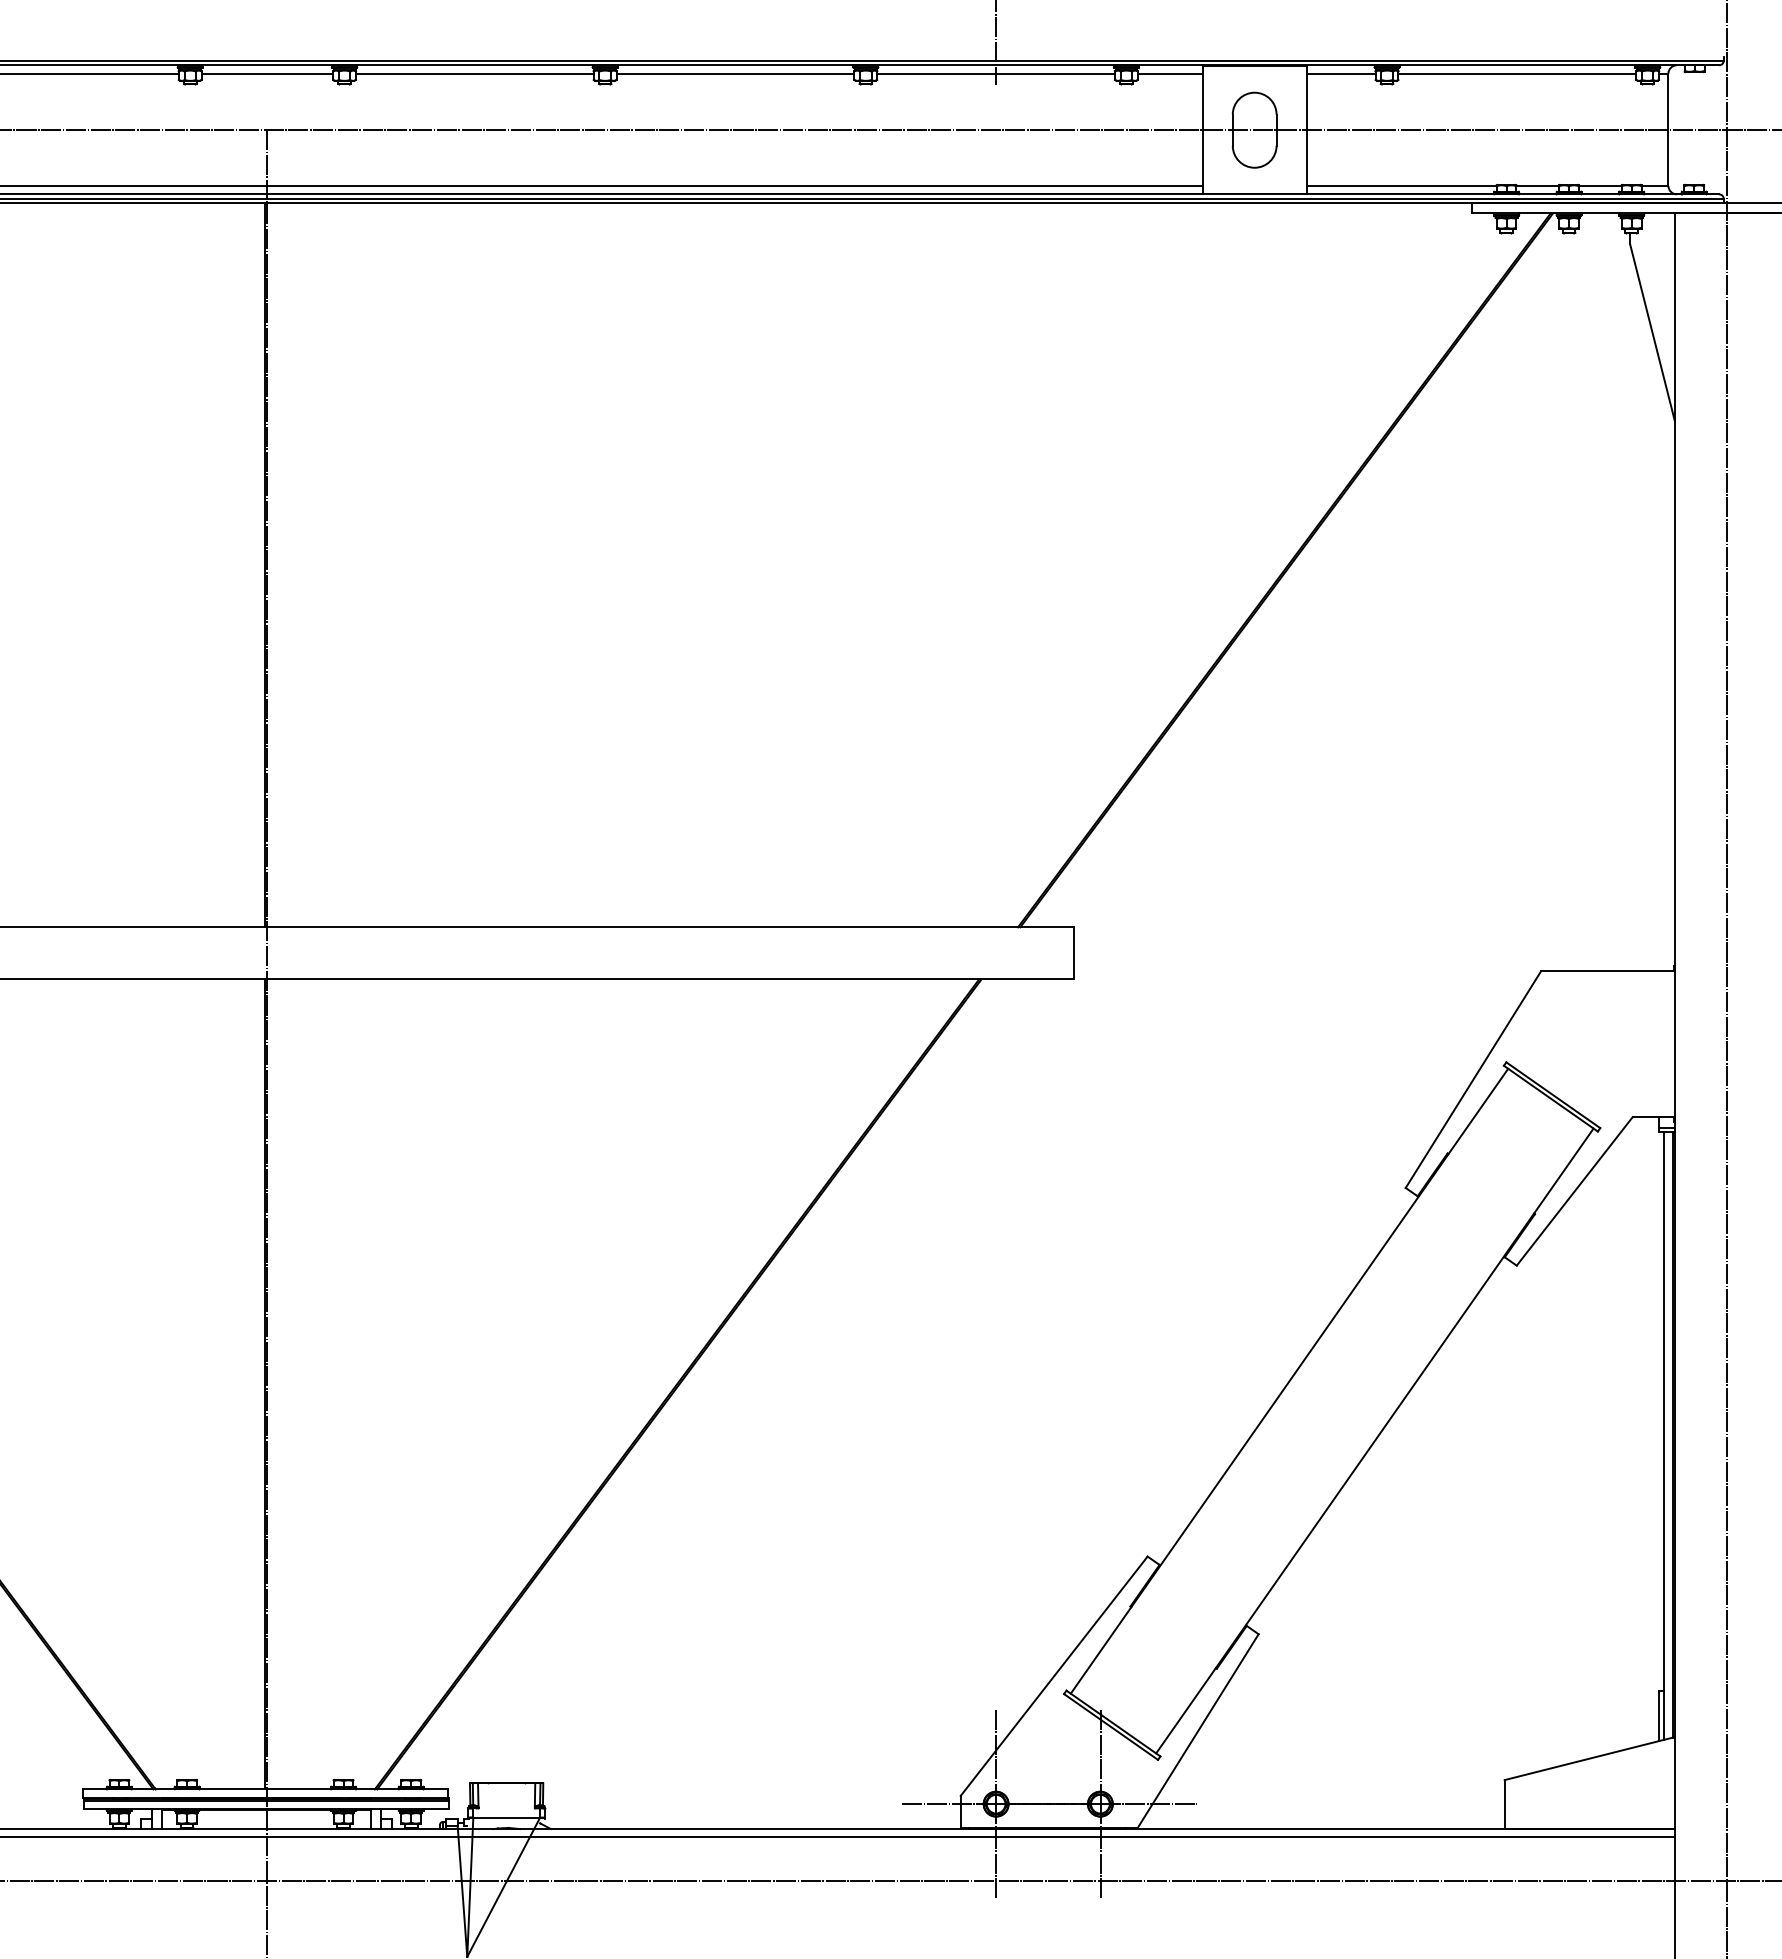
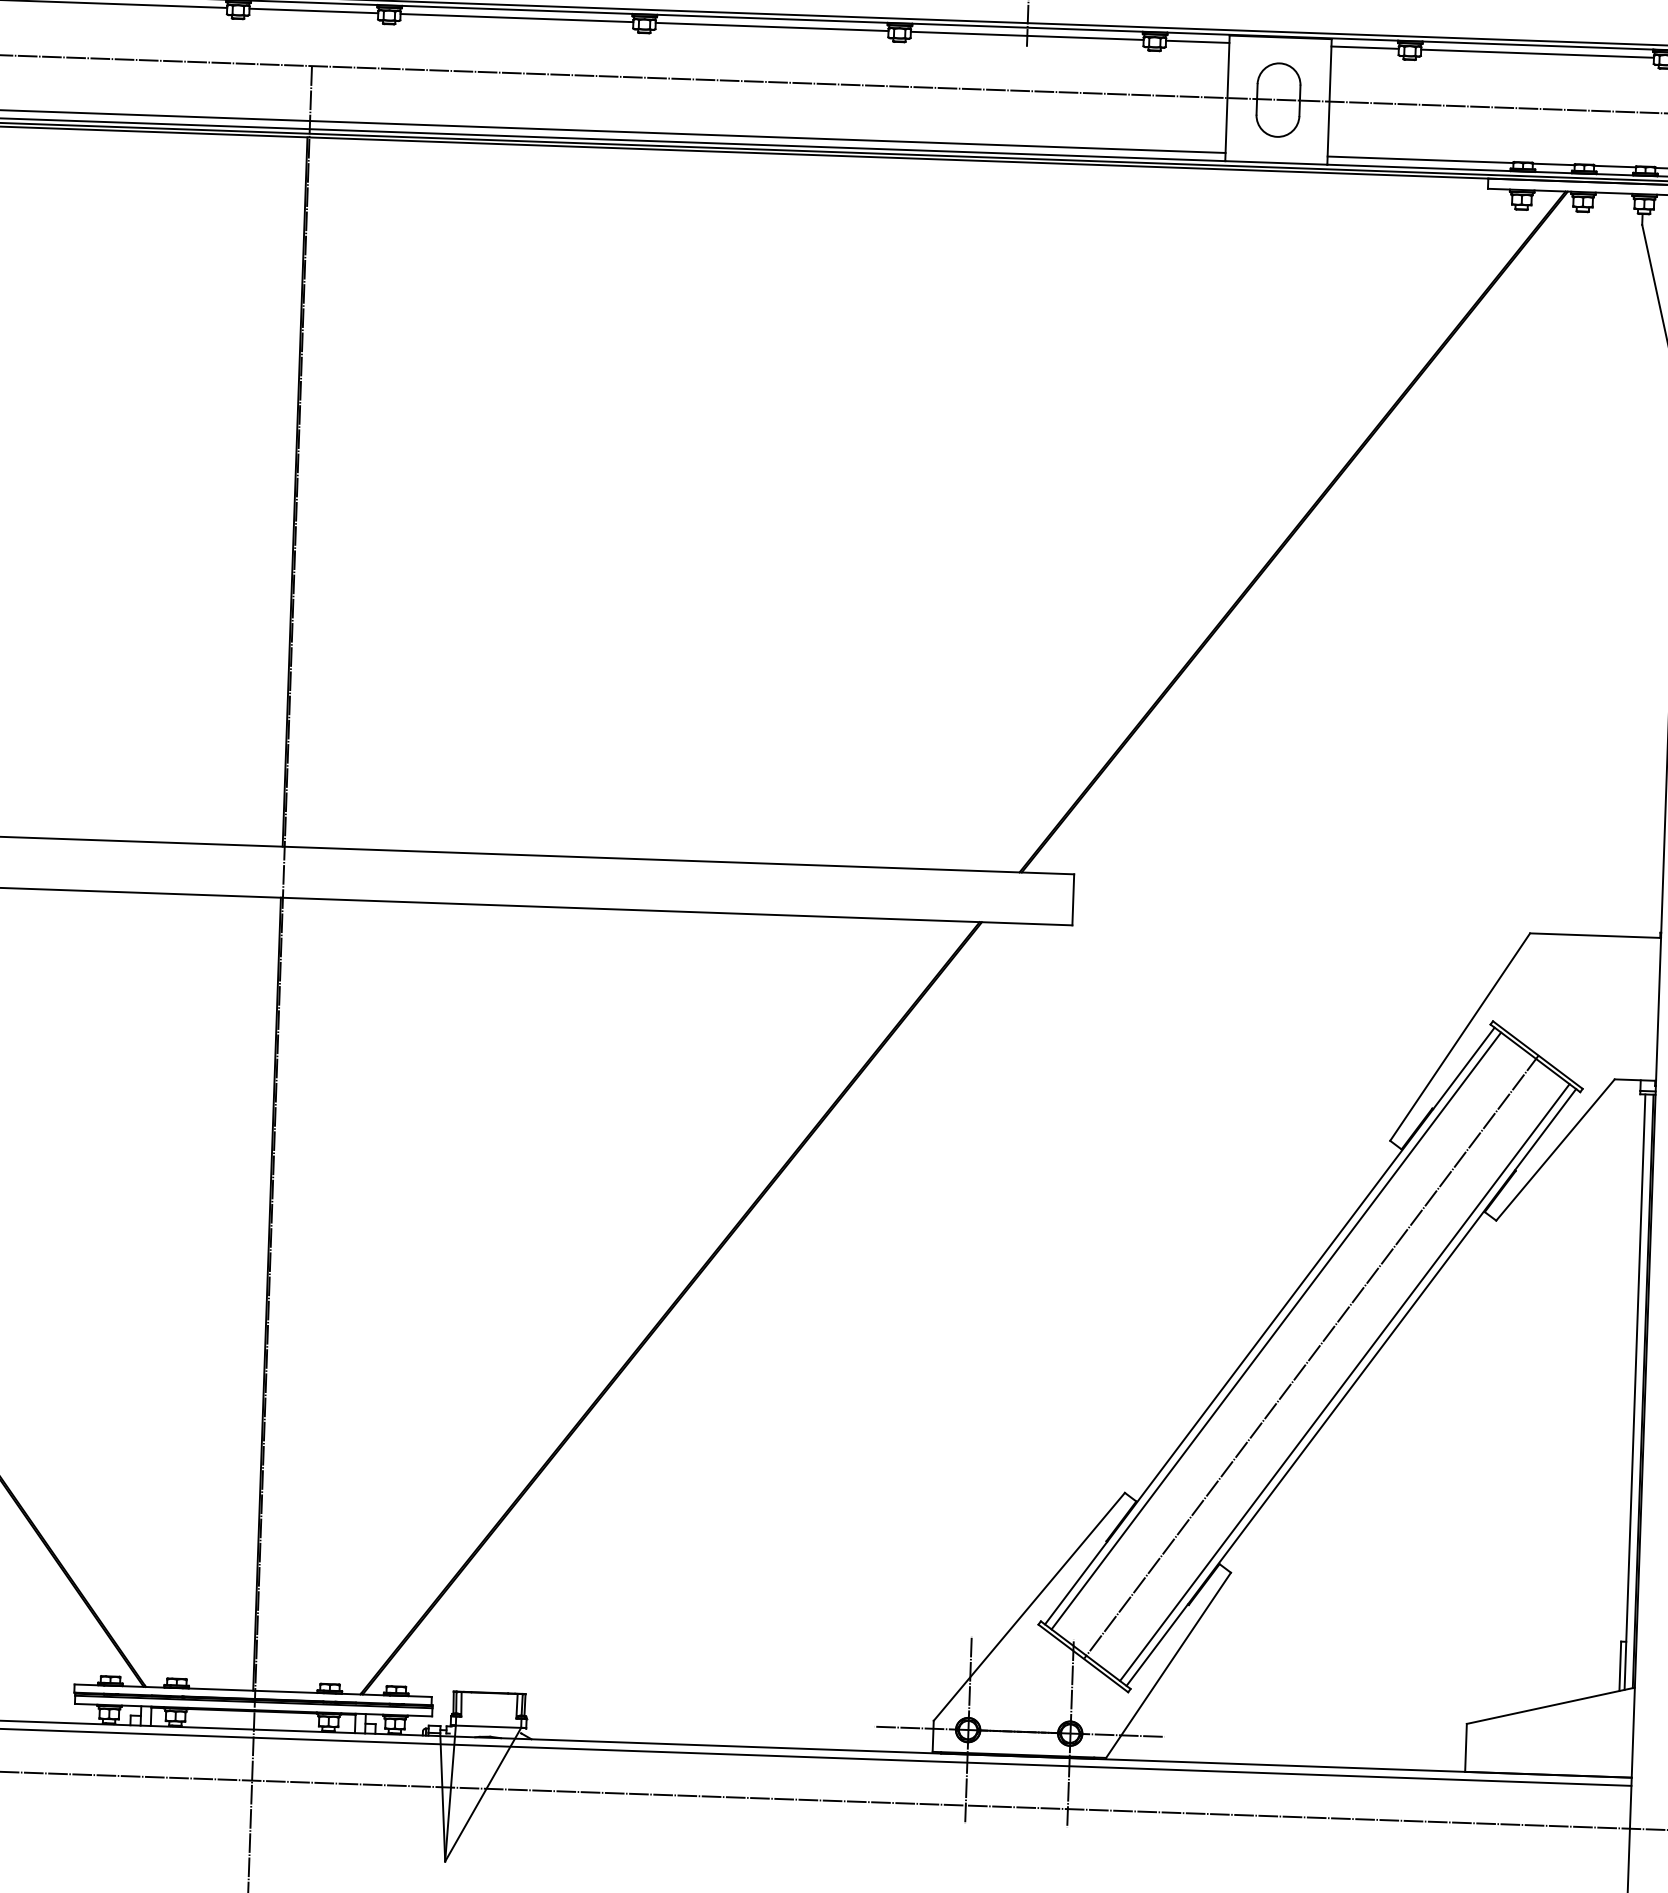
line: (1295, 1385) -> (1275, 1330), added
line: (1333, 1410) -> (1311, 1356), added
line: (1367, 1435) -> (1344, 1381), added

